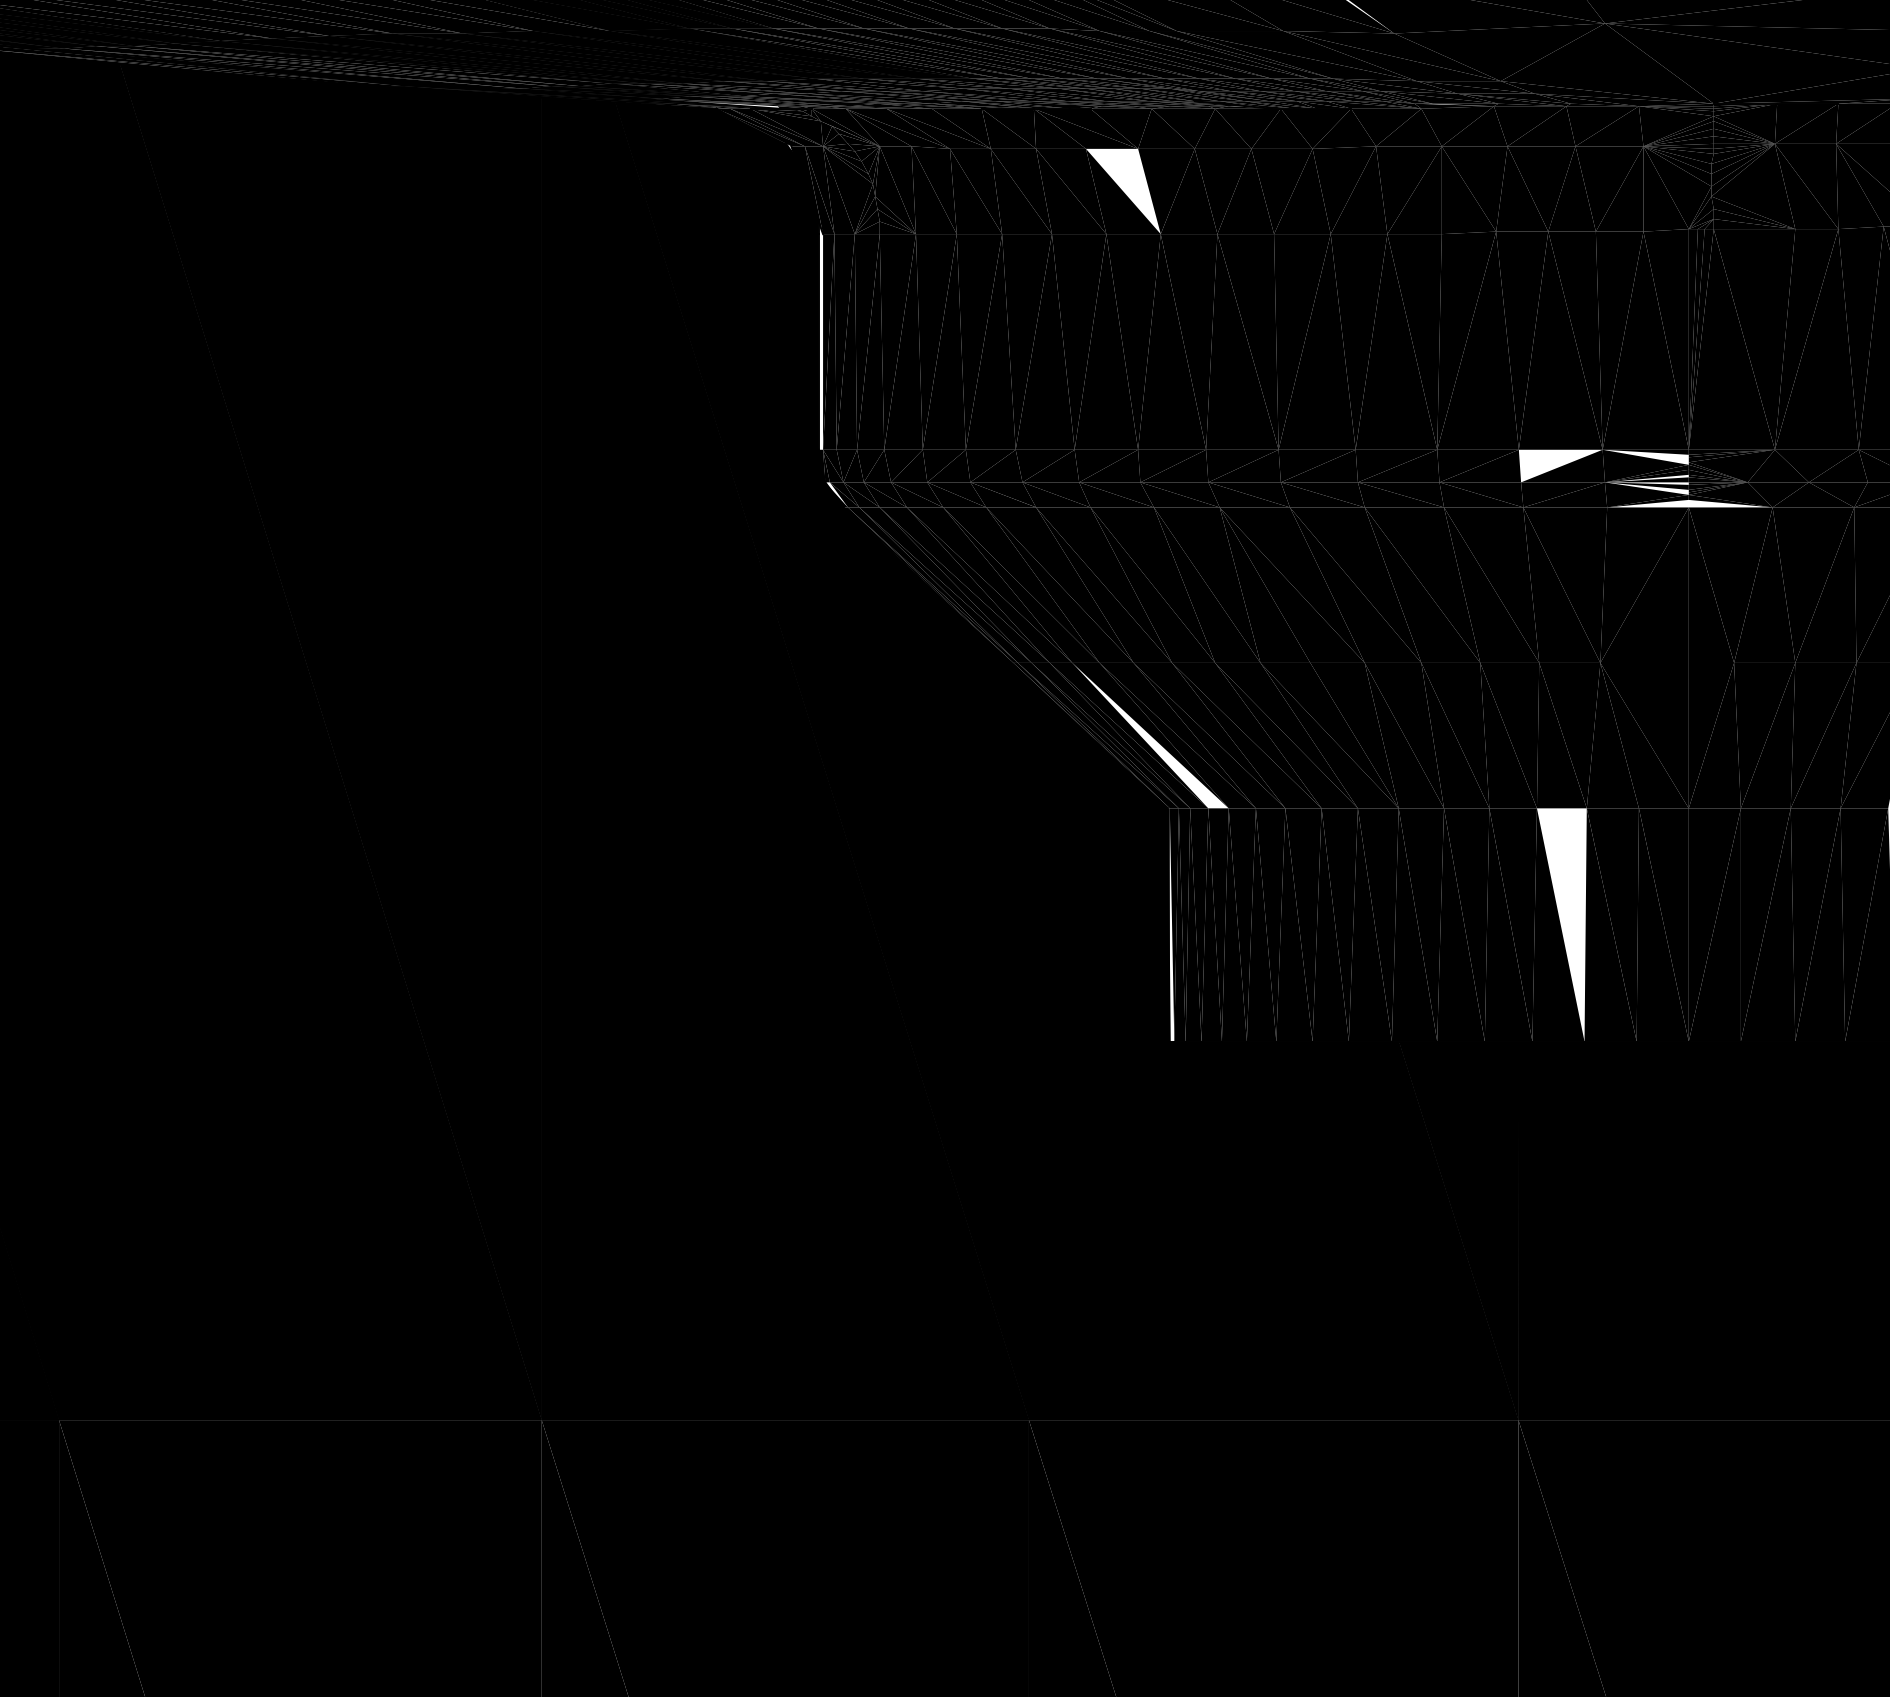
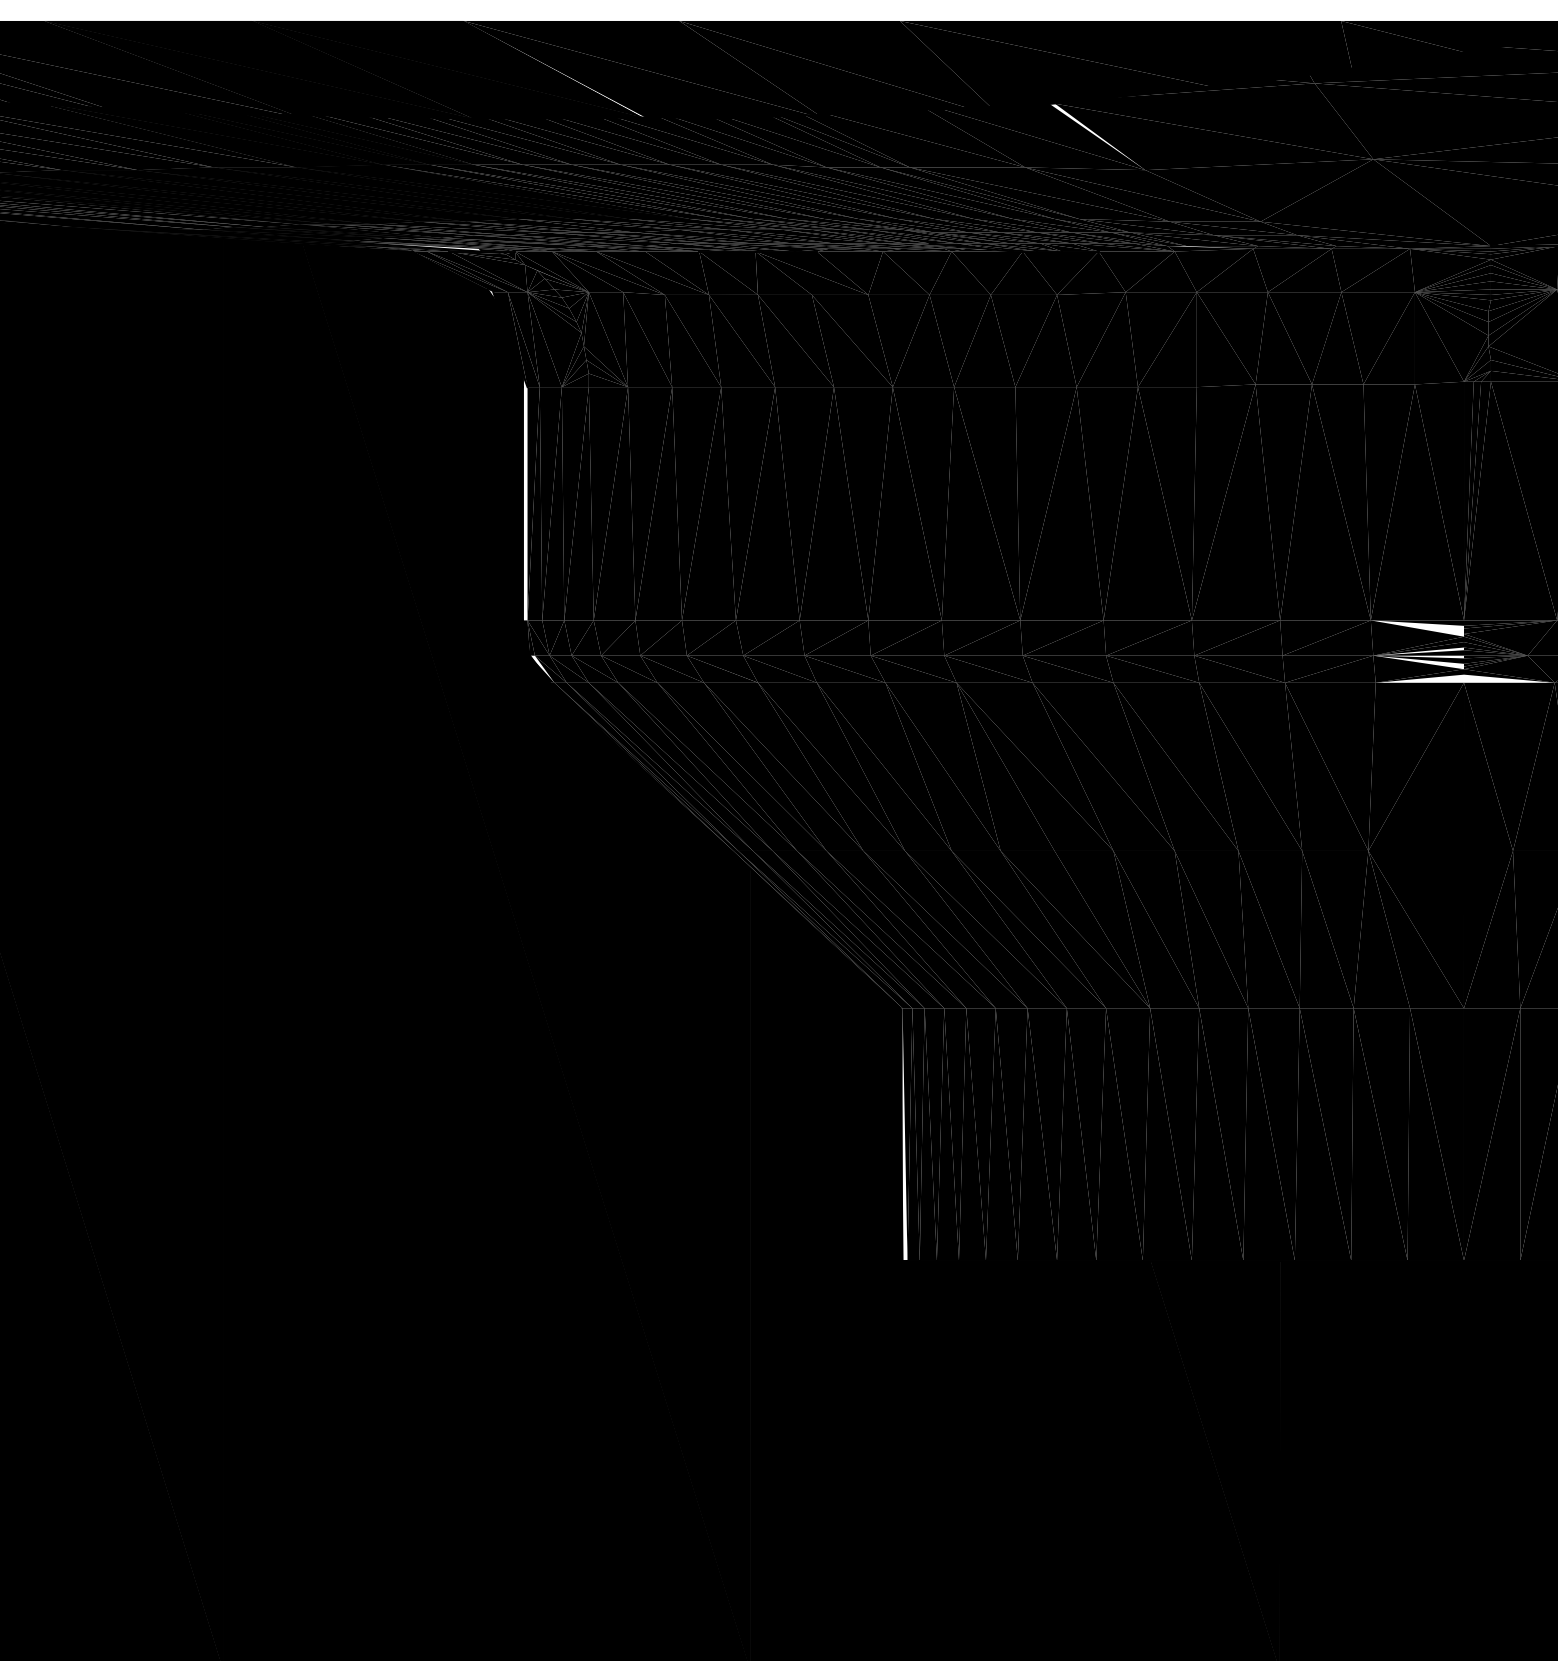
fill: (1122, 191) -> (851, 341), added
fill: (1560, 465) -> (1325, 637), added
fill: (1150, 735) -> (881, 929), added
fill: (1561, 924) -> (1326, 1133), added

